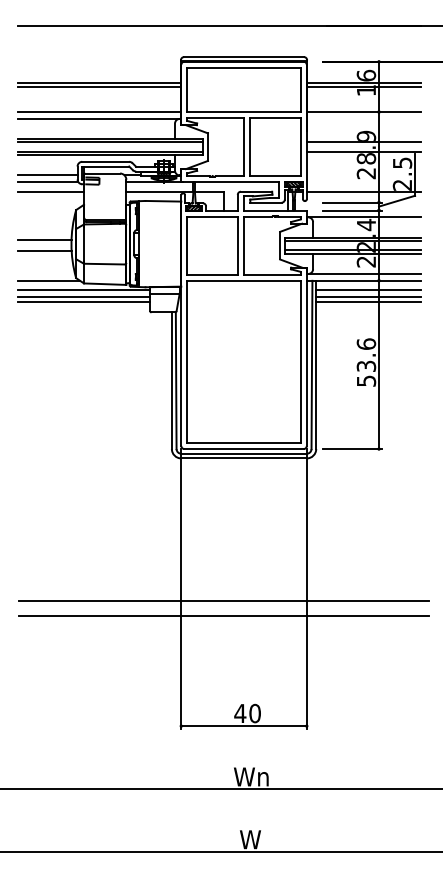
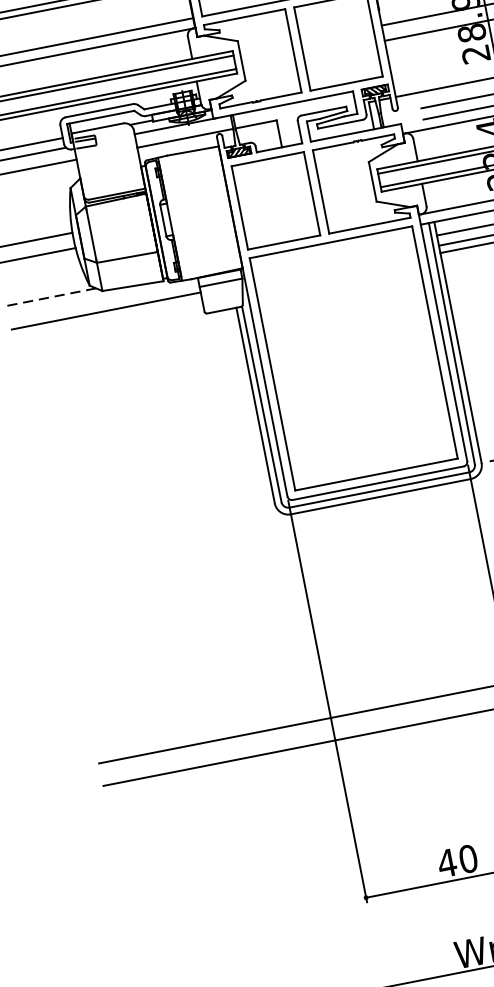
line: (48, 280) -> (50, 296), solid -> dashed
line: (83, 290) -> (103, 301), removed
line: (83, 302) -> (107, 318), removed

